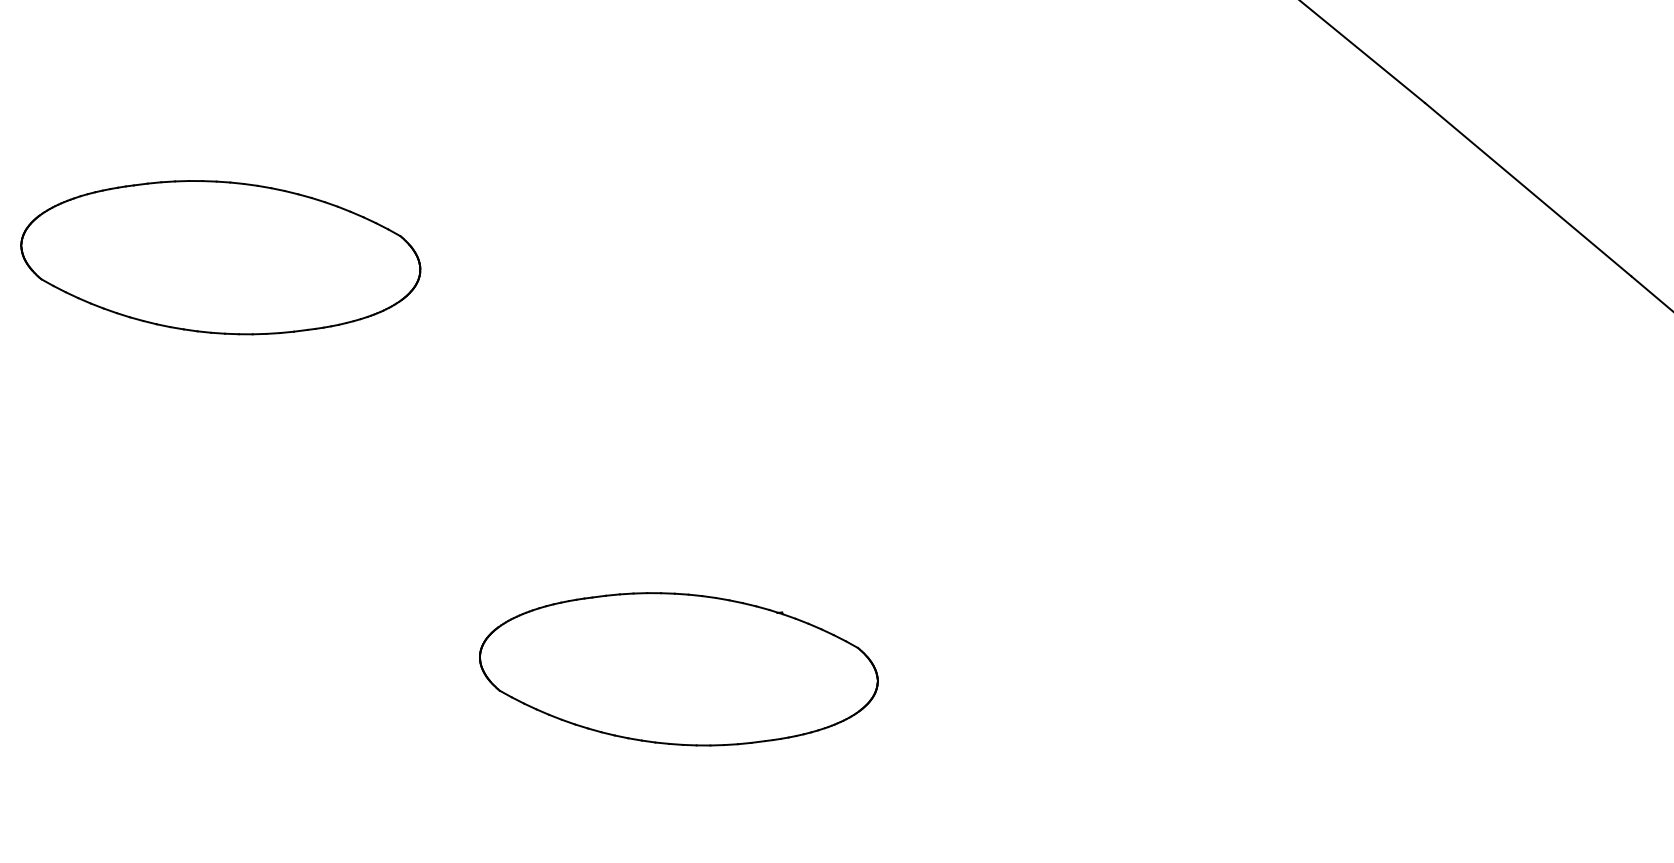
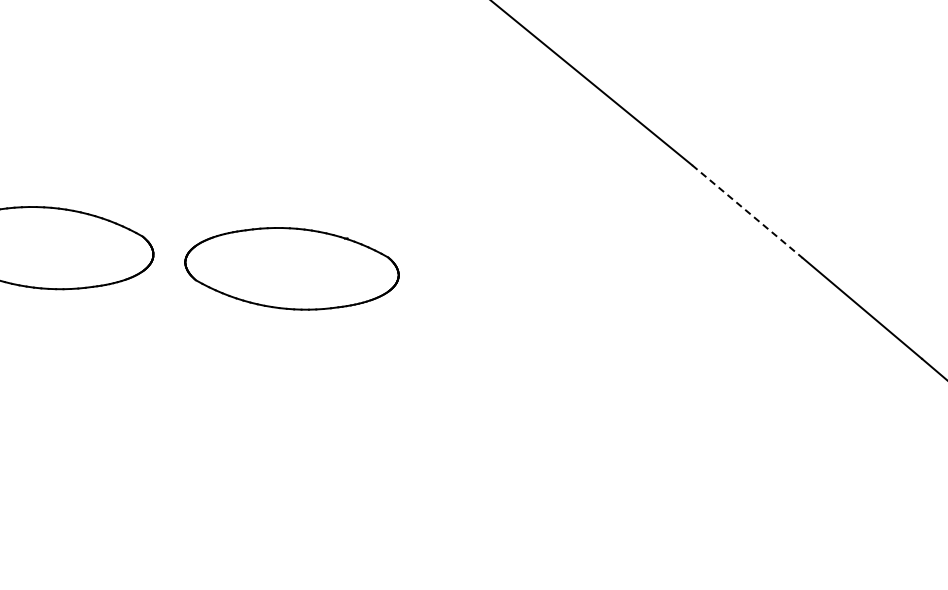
line: (1528, 189) -> (747, 211), solid -> dashed
part: (677, 668) -> (291, 268), moved

